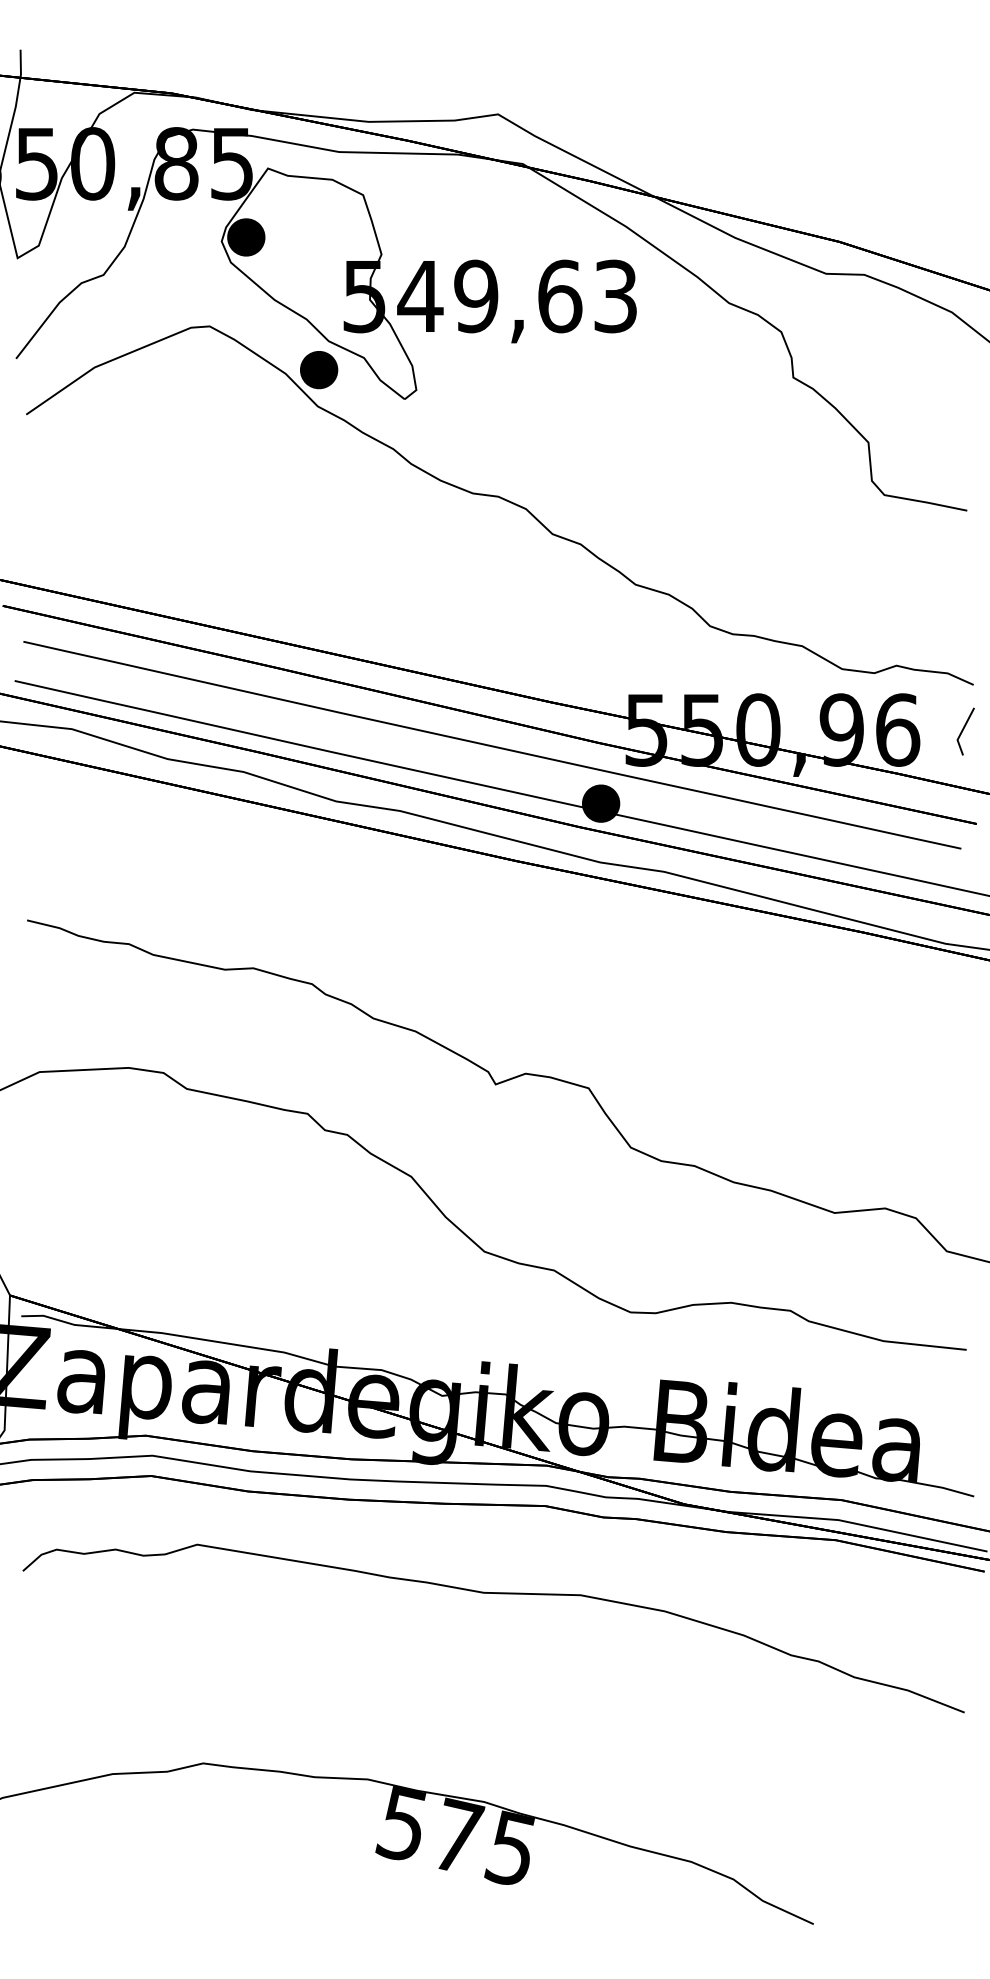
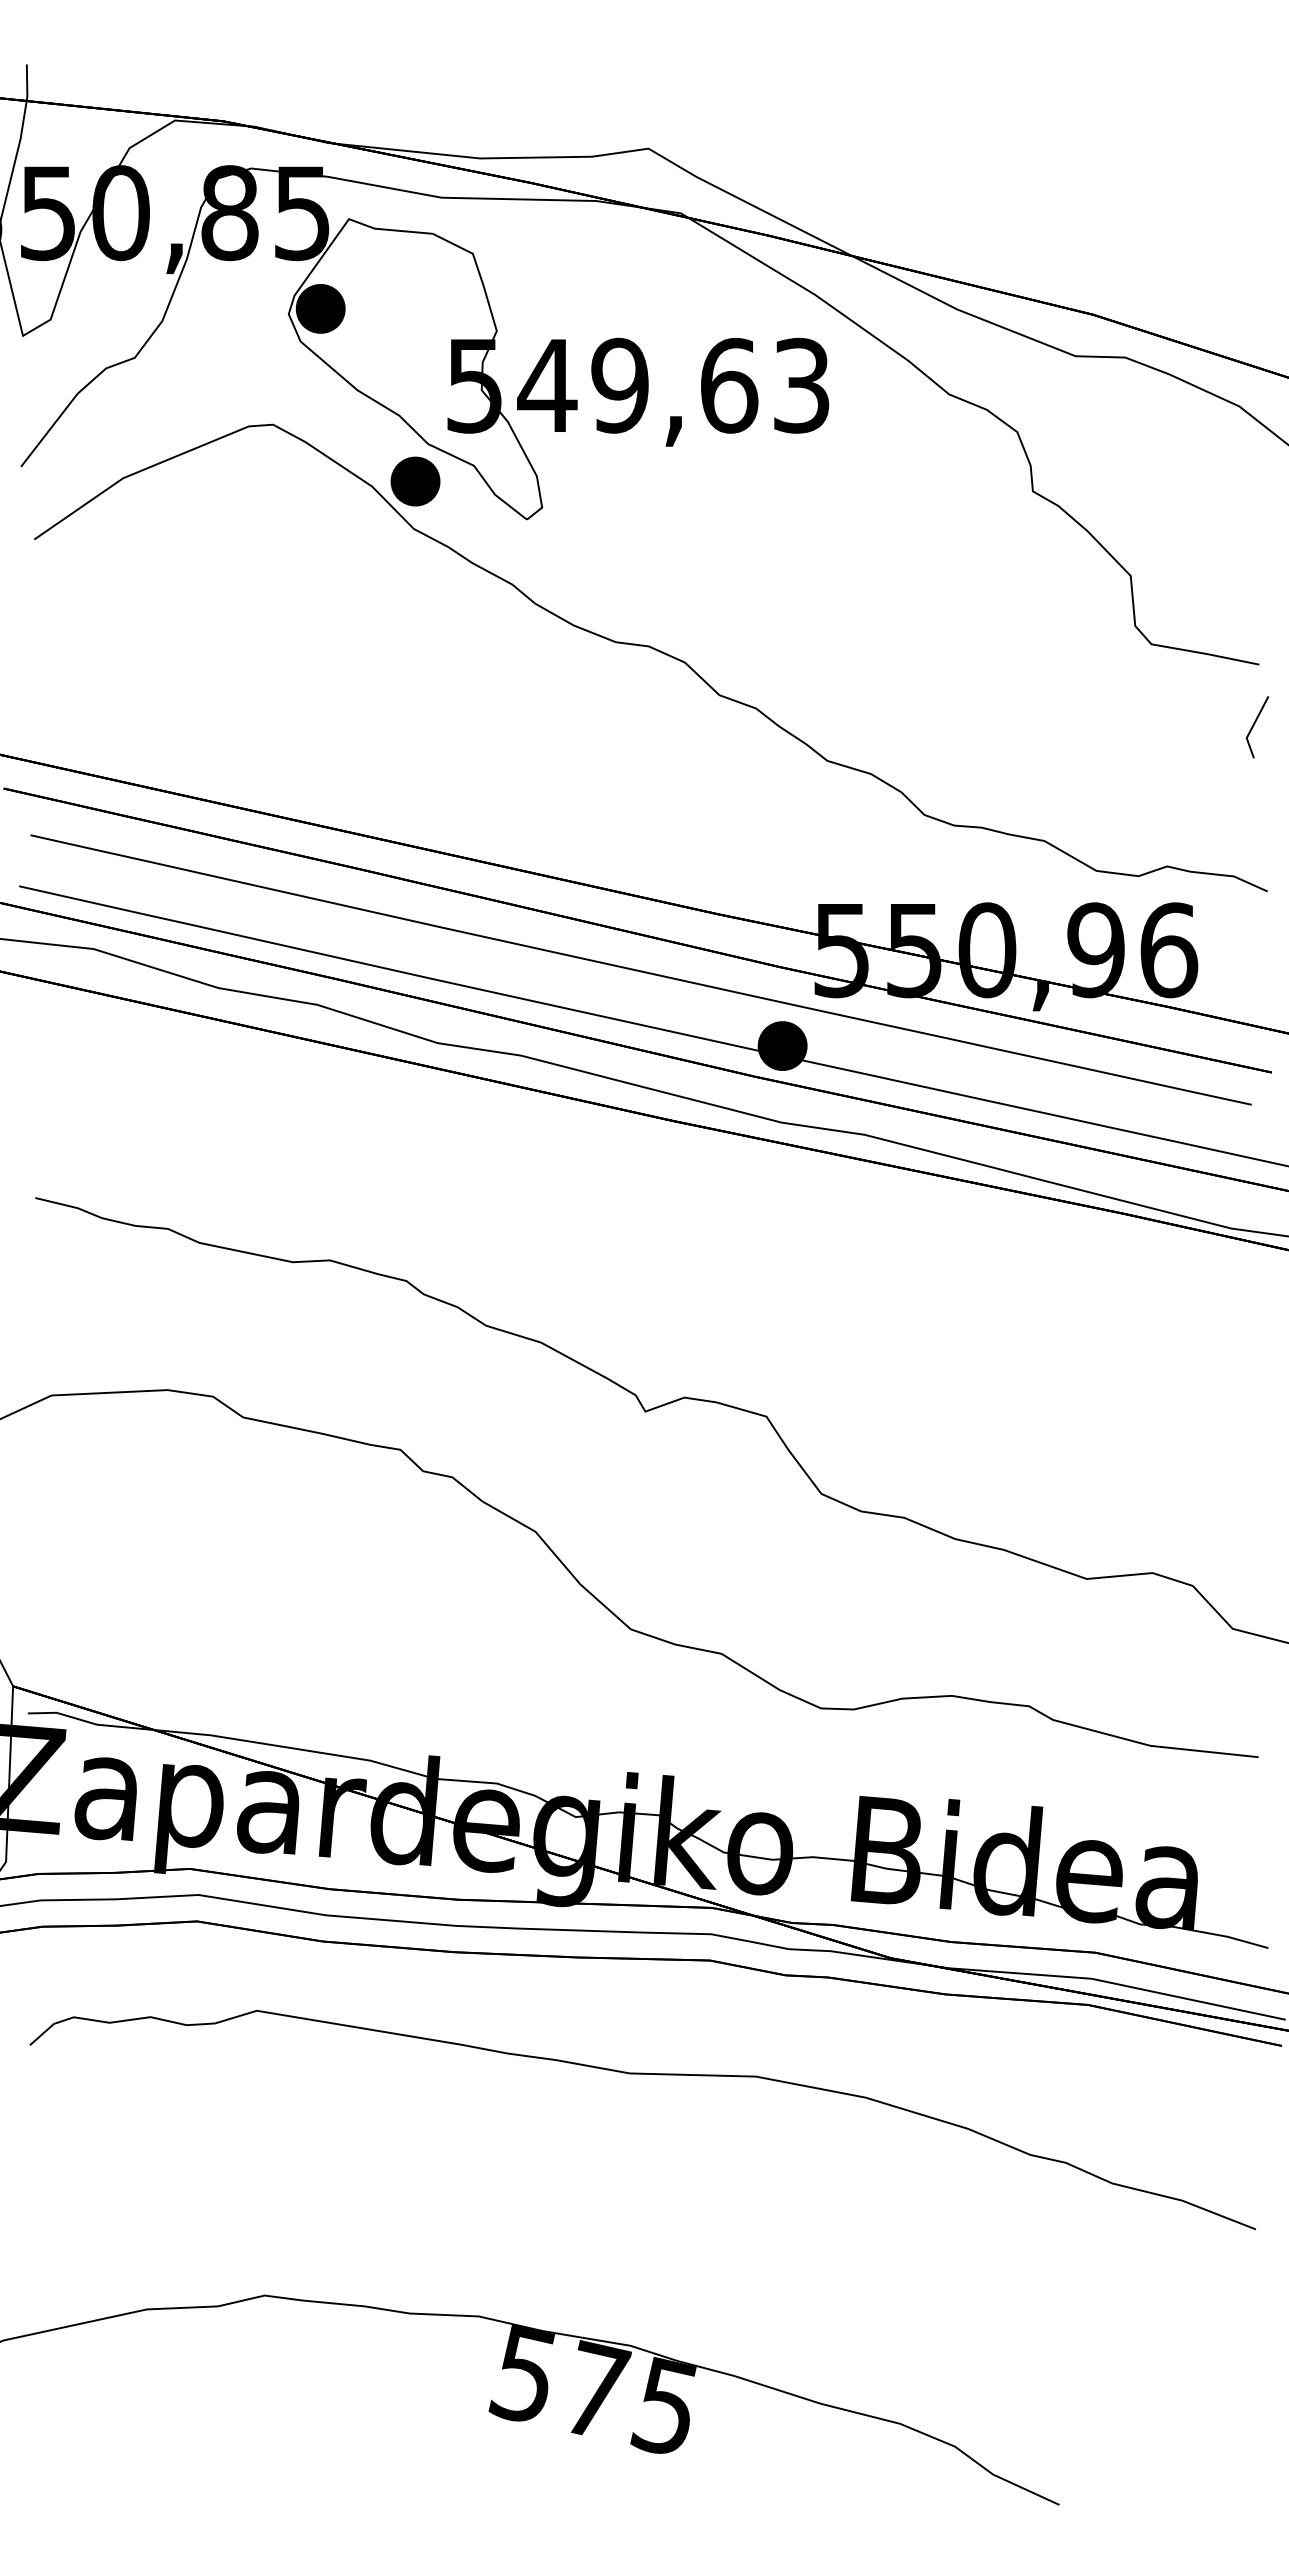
line: (963, 730) -> (1254, 725), moved

